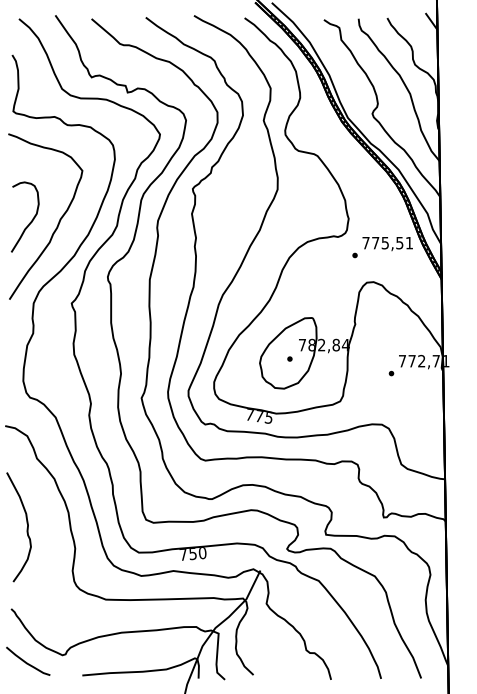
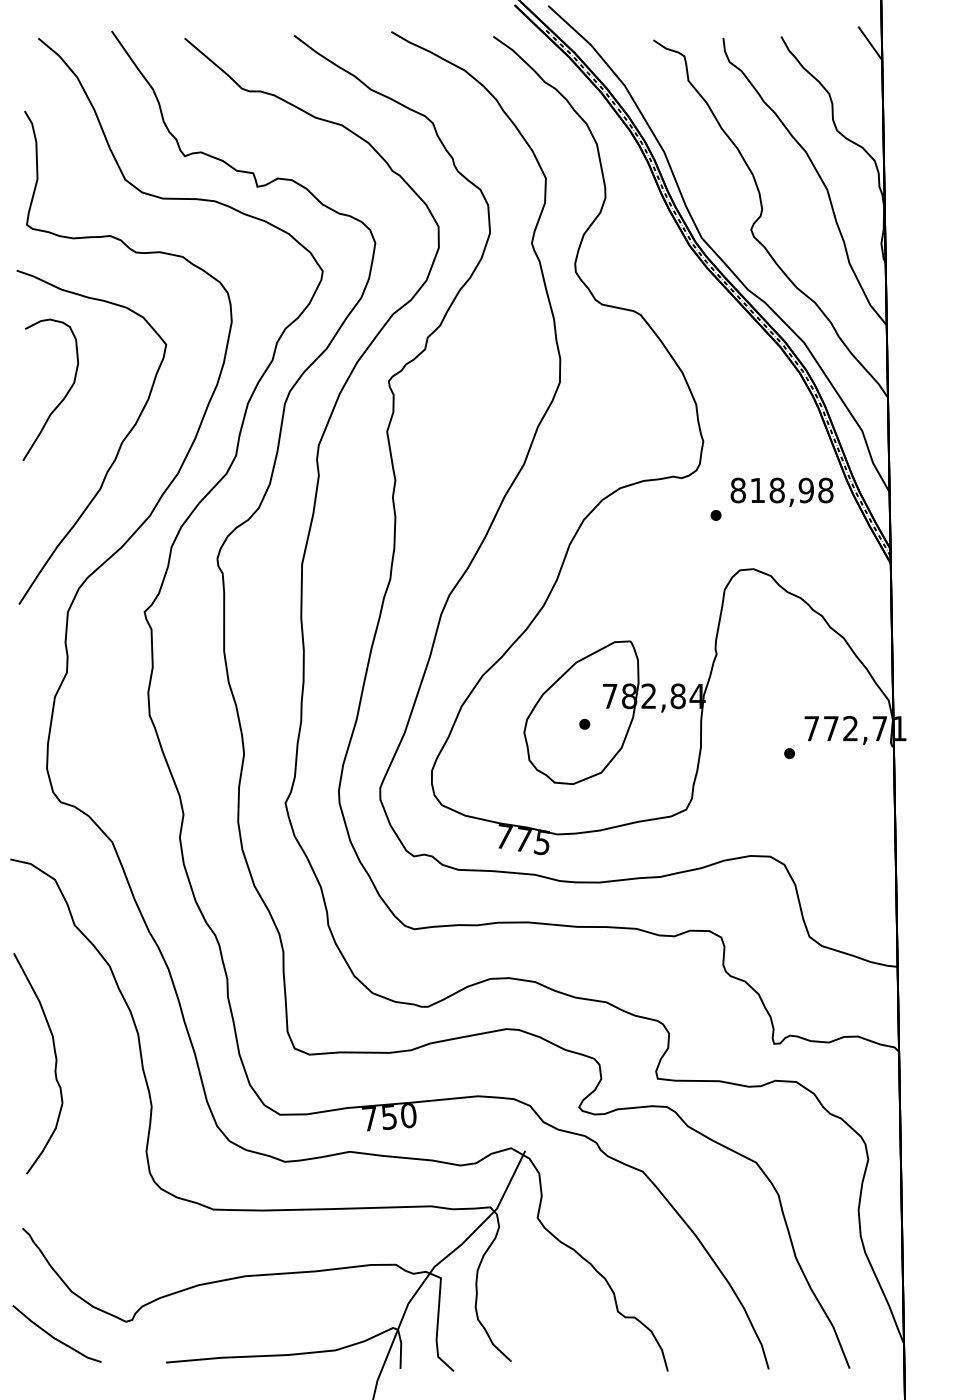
curve: (30, 221) -> (61, 398), moved
text: (387, 242) -> (781, 489), 775,51 -> 818,98

